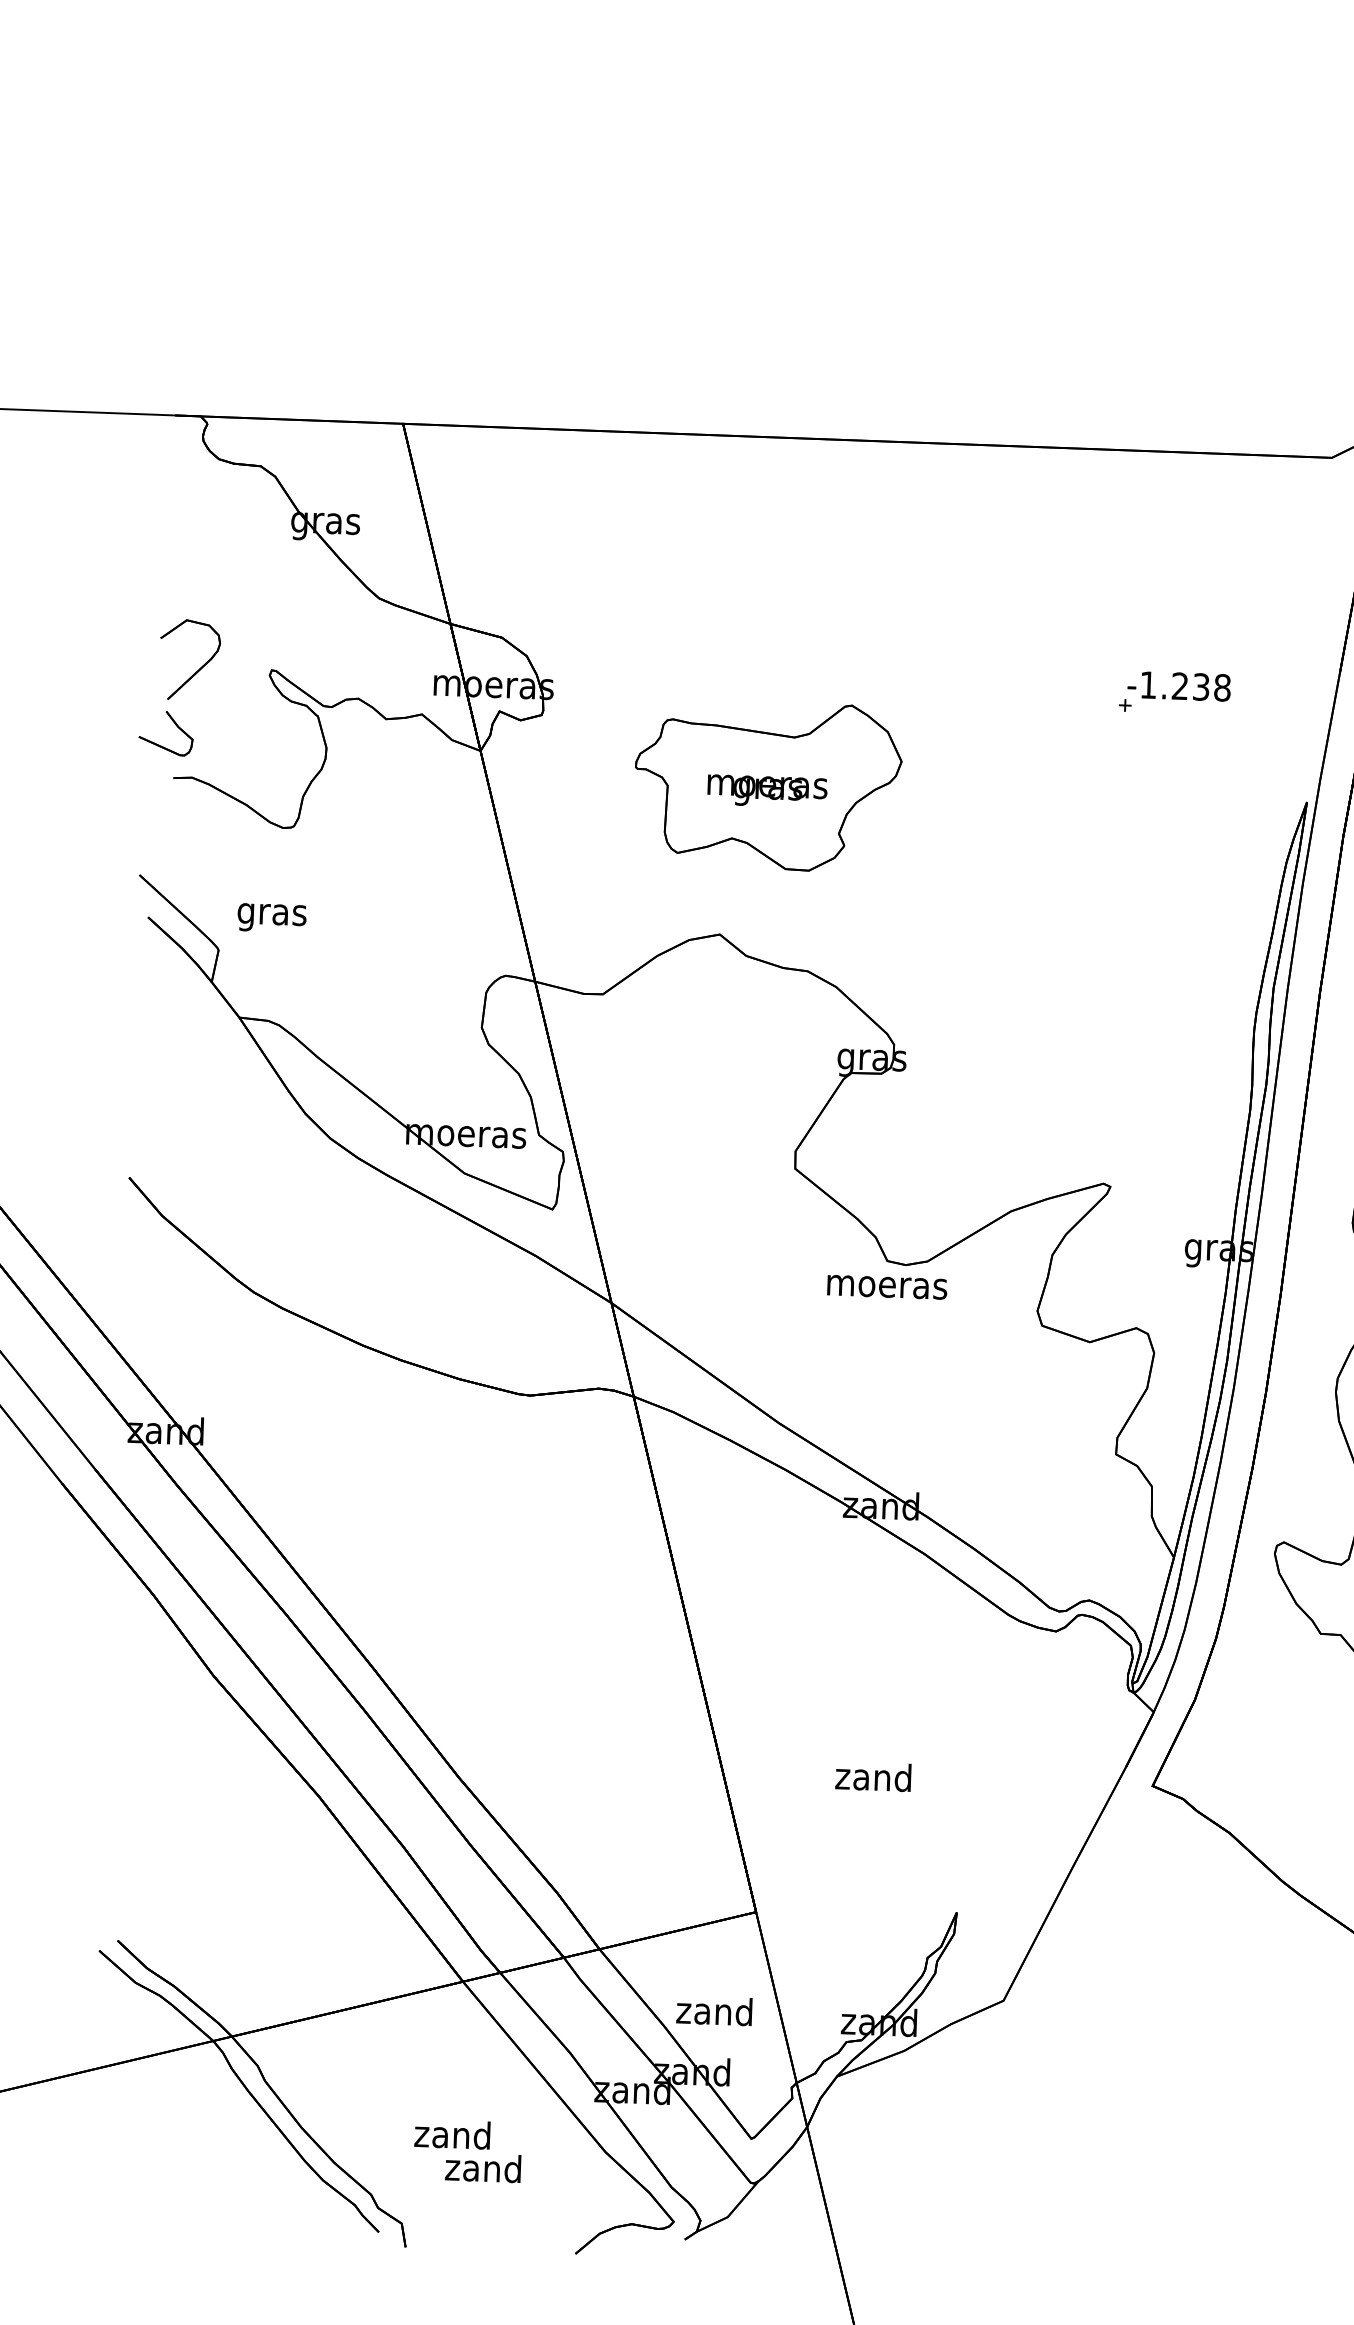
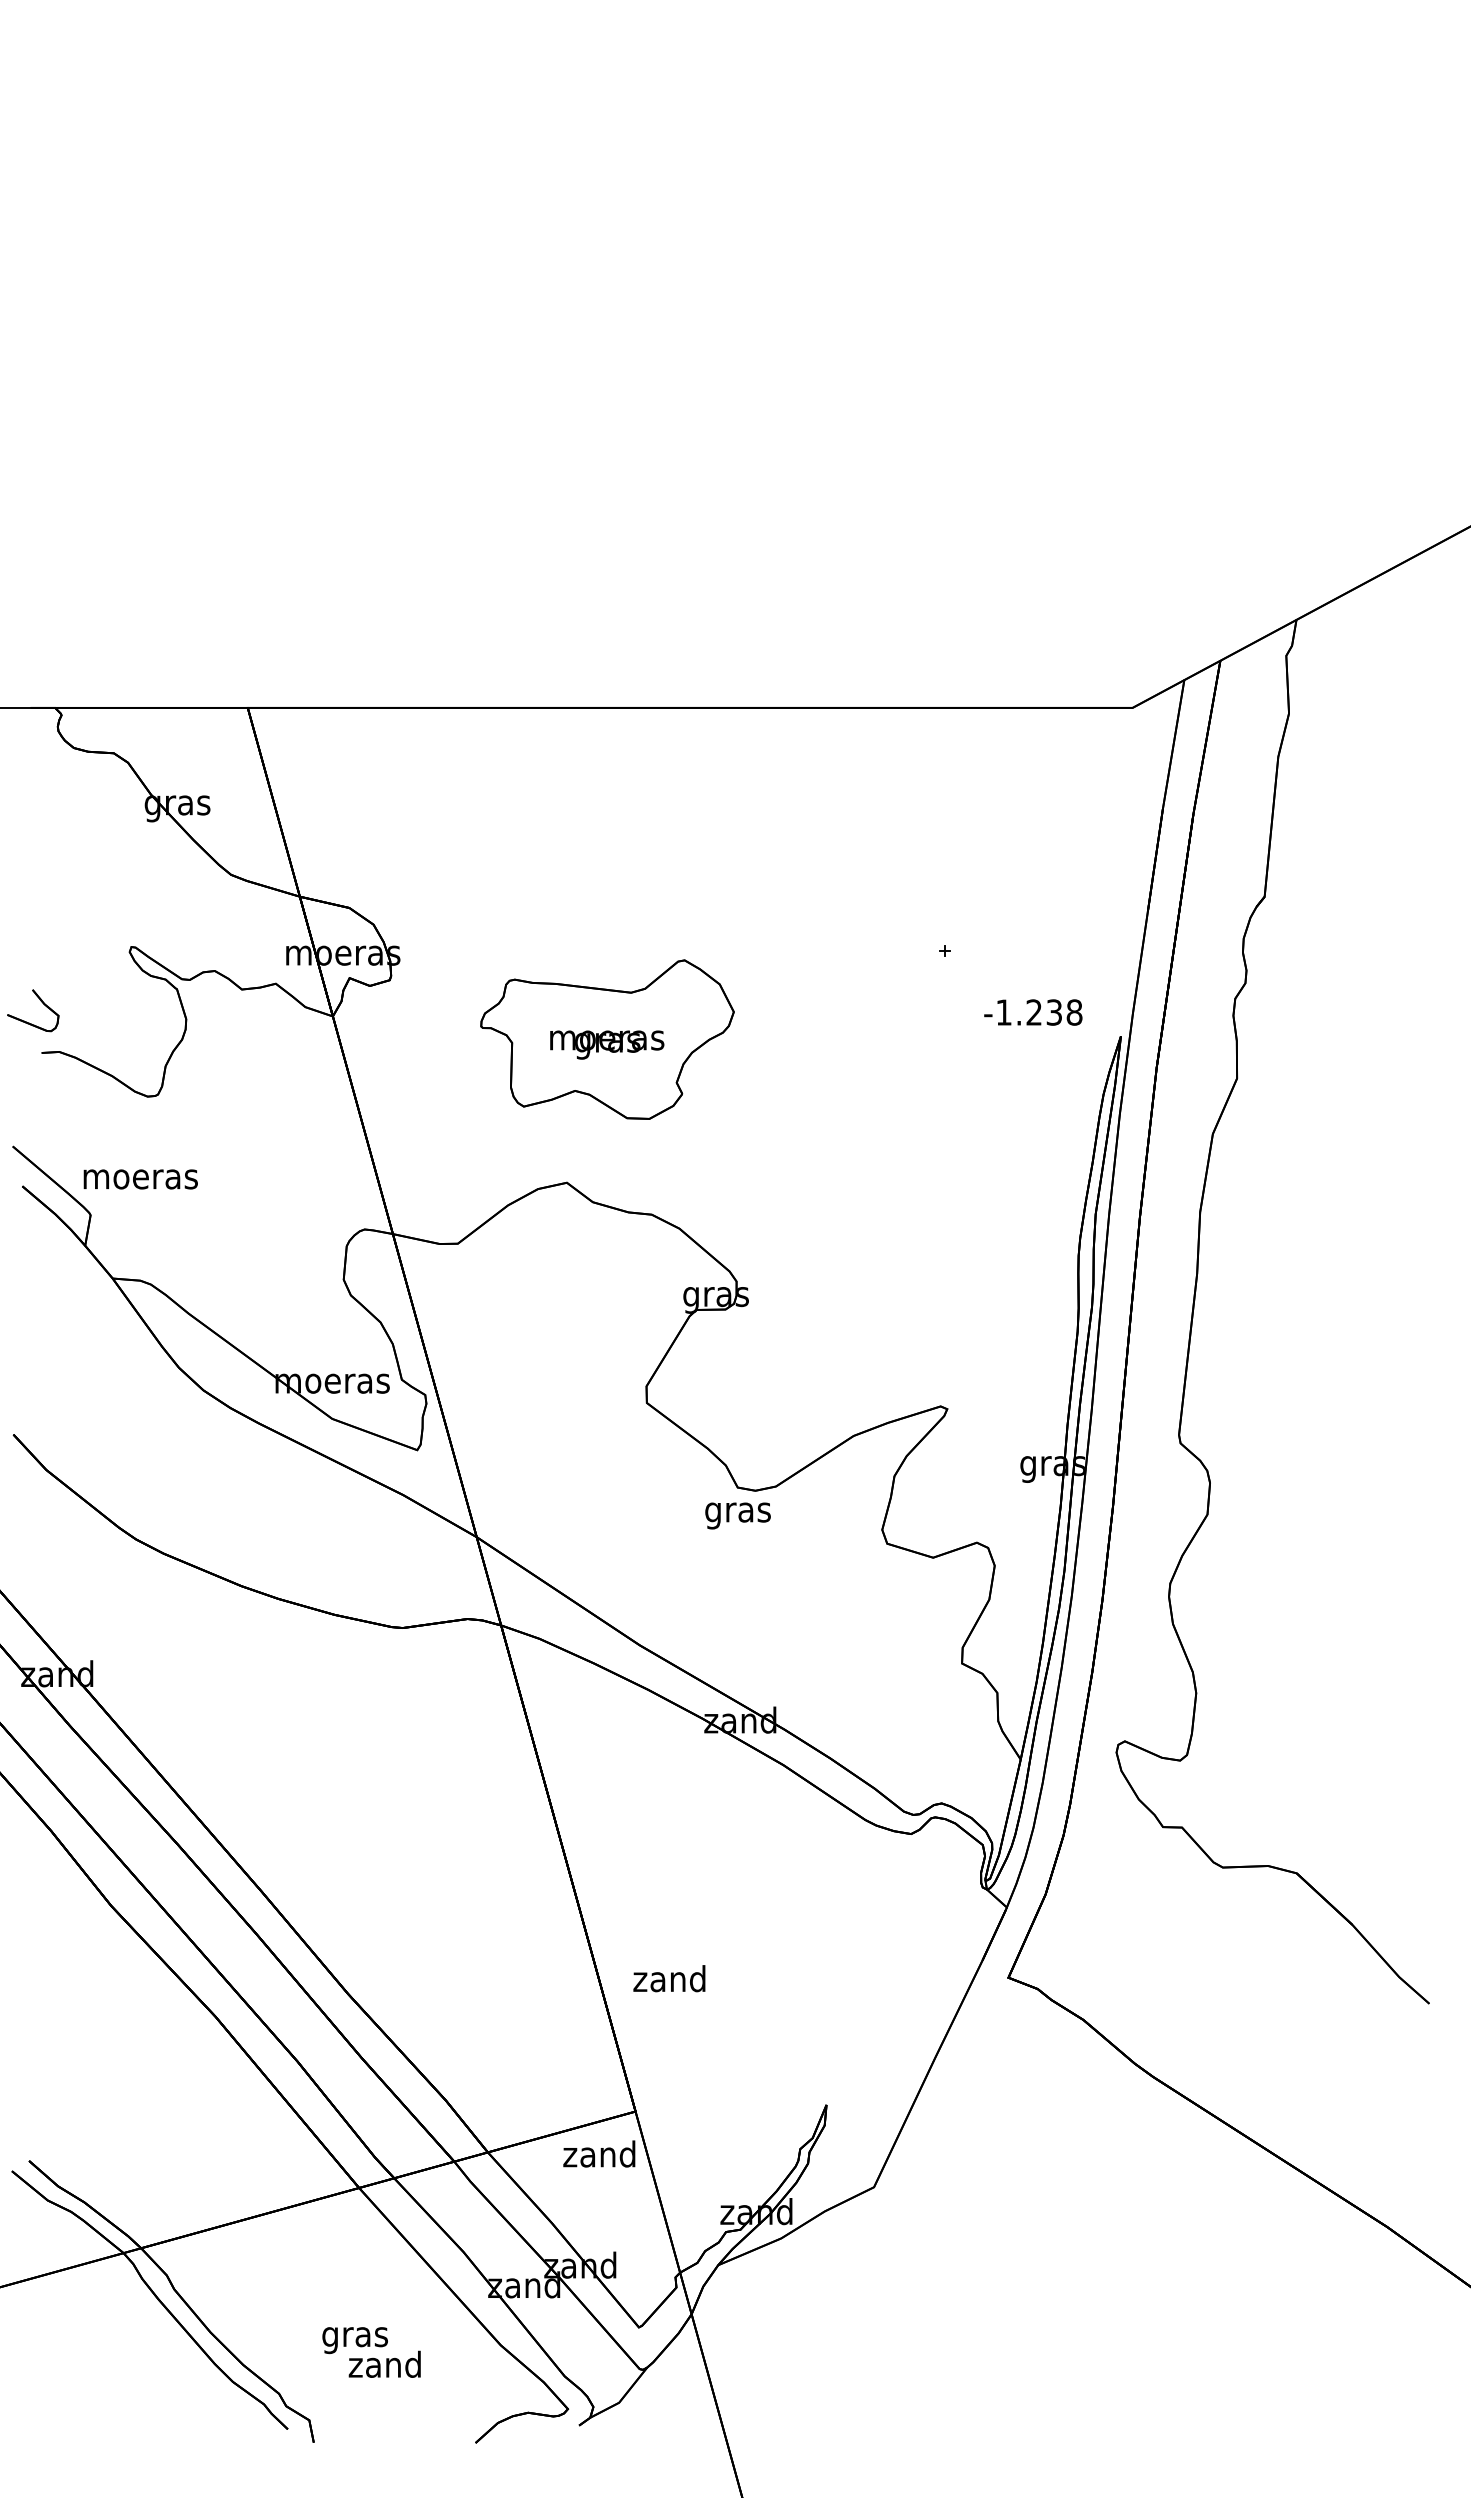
part: (199, 668) -> (62, 947), removed
text: (1179, 686) -> (1033, 1012), moved
text: (272, 917) -> (140, 1182), gras -> moeras
text: (887, 1290) -> (738, 1515), moeras -> gras
text: (873, 1776) -> (669, 1978), moved
text: (714, 2010) -> (599, 2153), moved
text: (452, 2138) -> (354, 2337), zand -> gras

